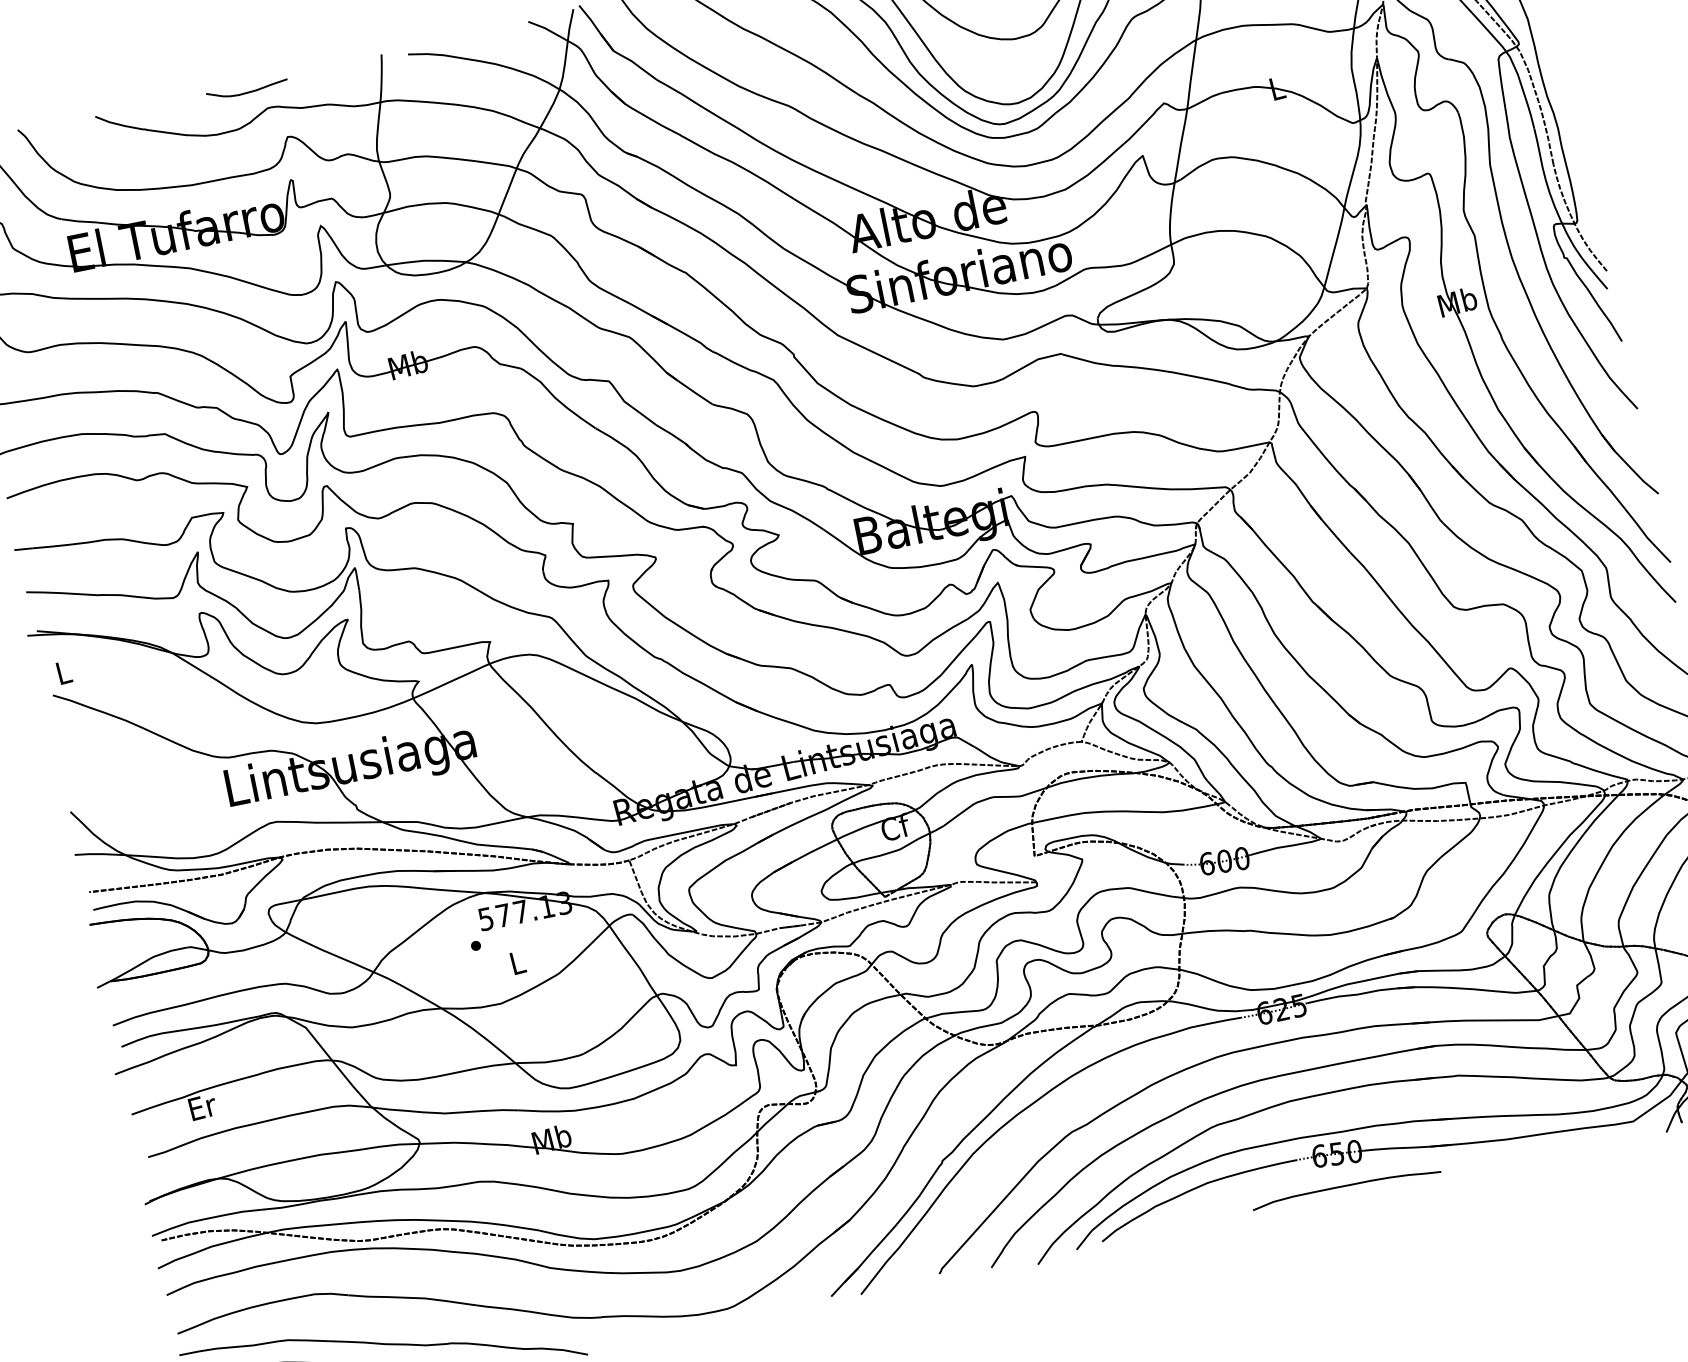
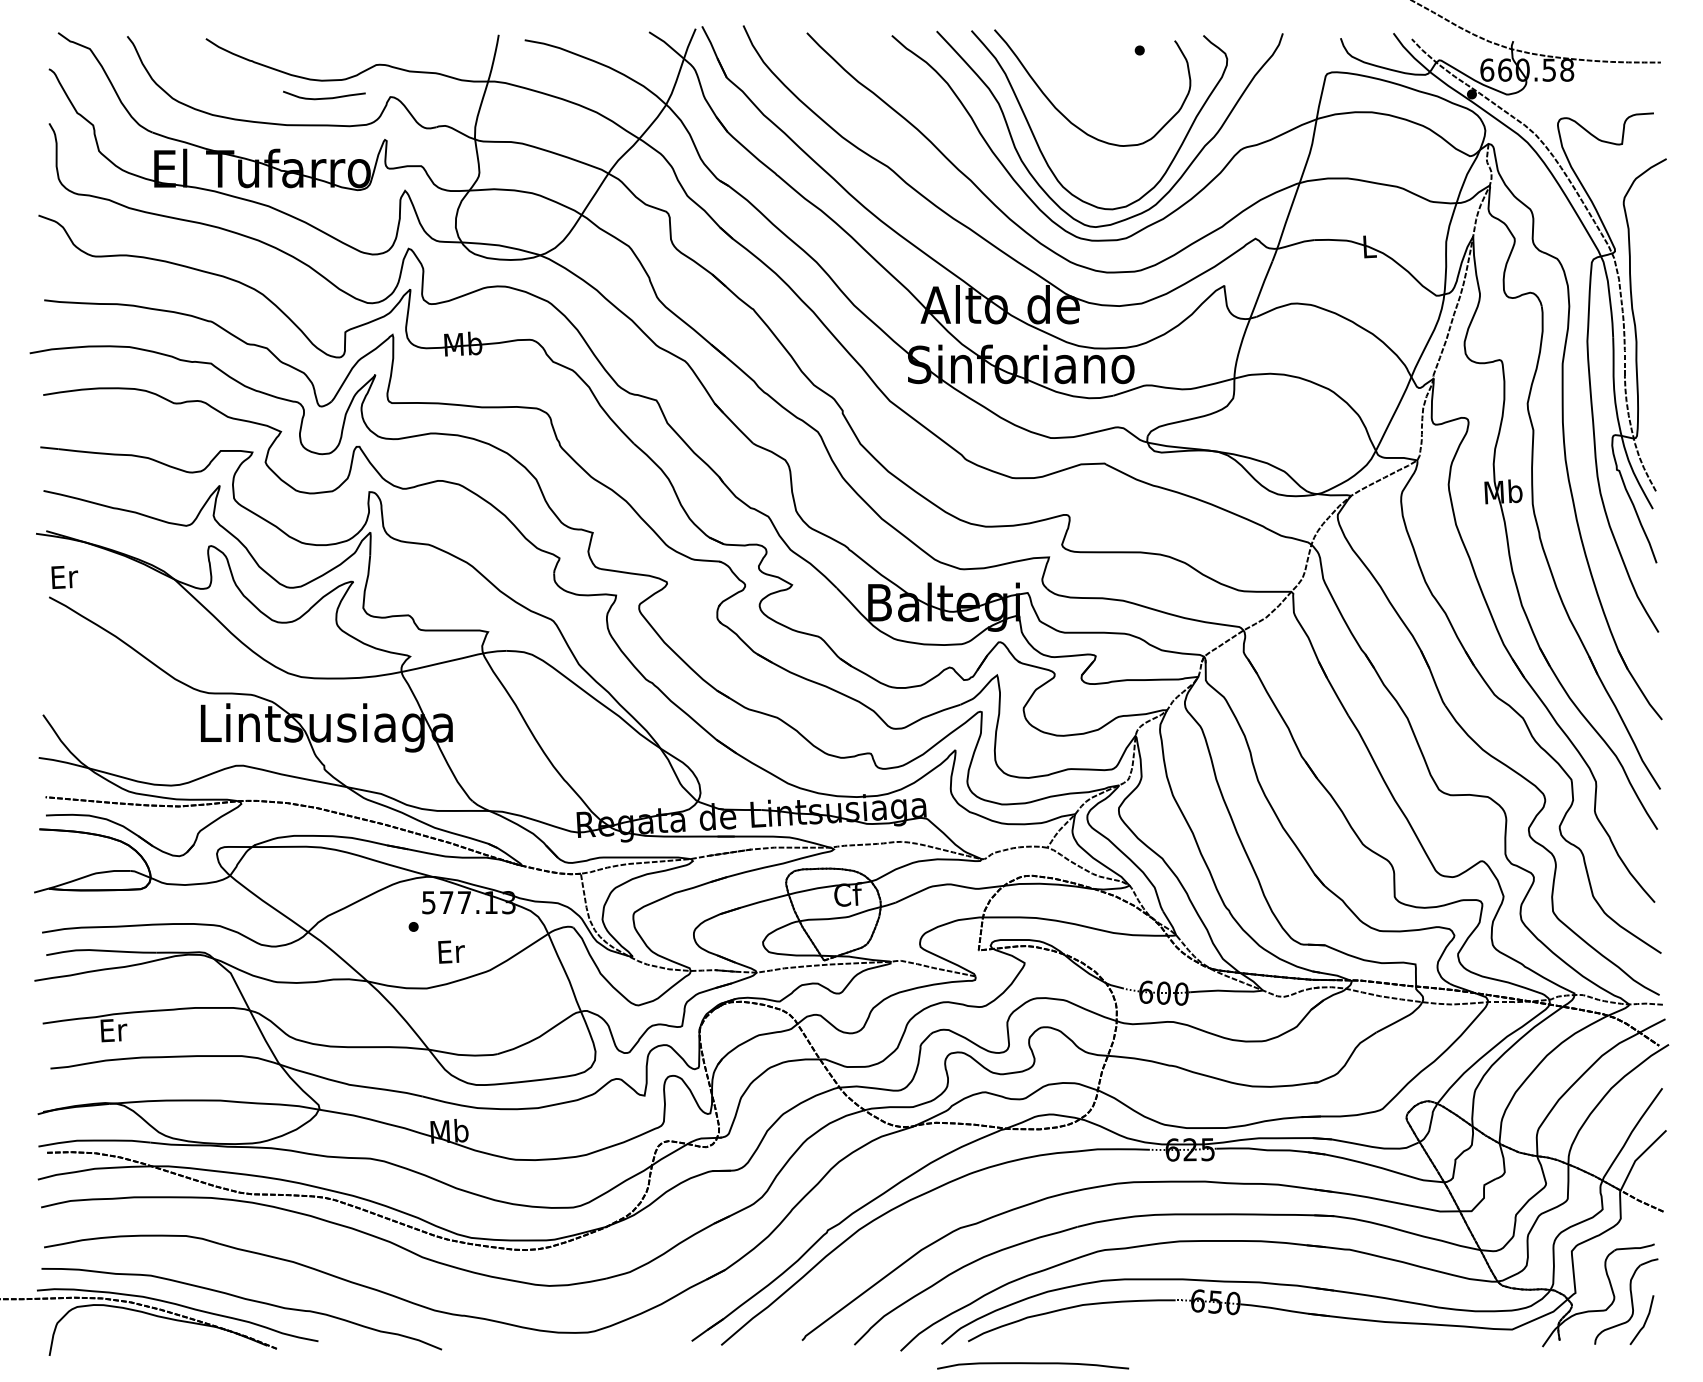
curve: (247, 91) -> (324, 97), moved
text: (63, 672) -> (64, 576), L -> Er
text: (517, 962) -> (451, 951), L -> Er
curve: (1346, 1186) -> (1033, 1364), moved

